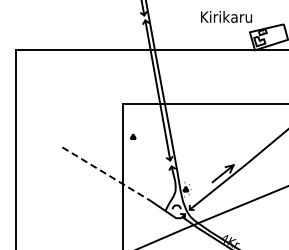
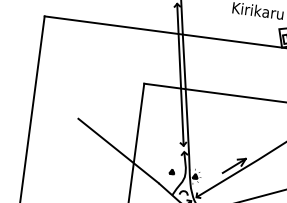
part: (132, 136) -> (171, 171), moved
line: (106, 174) -> (118, 151), dashed -> solid

